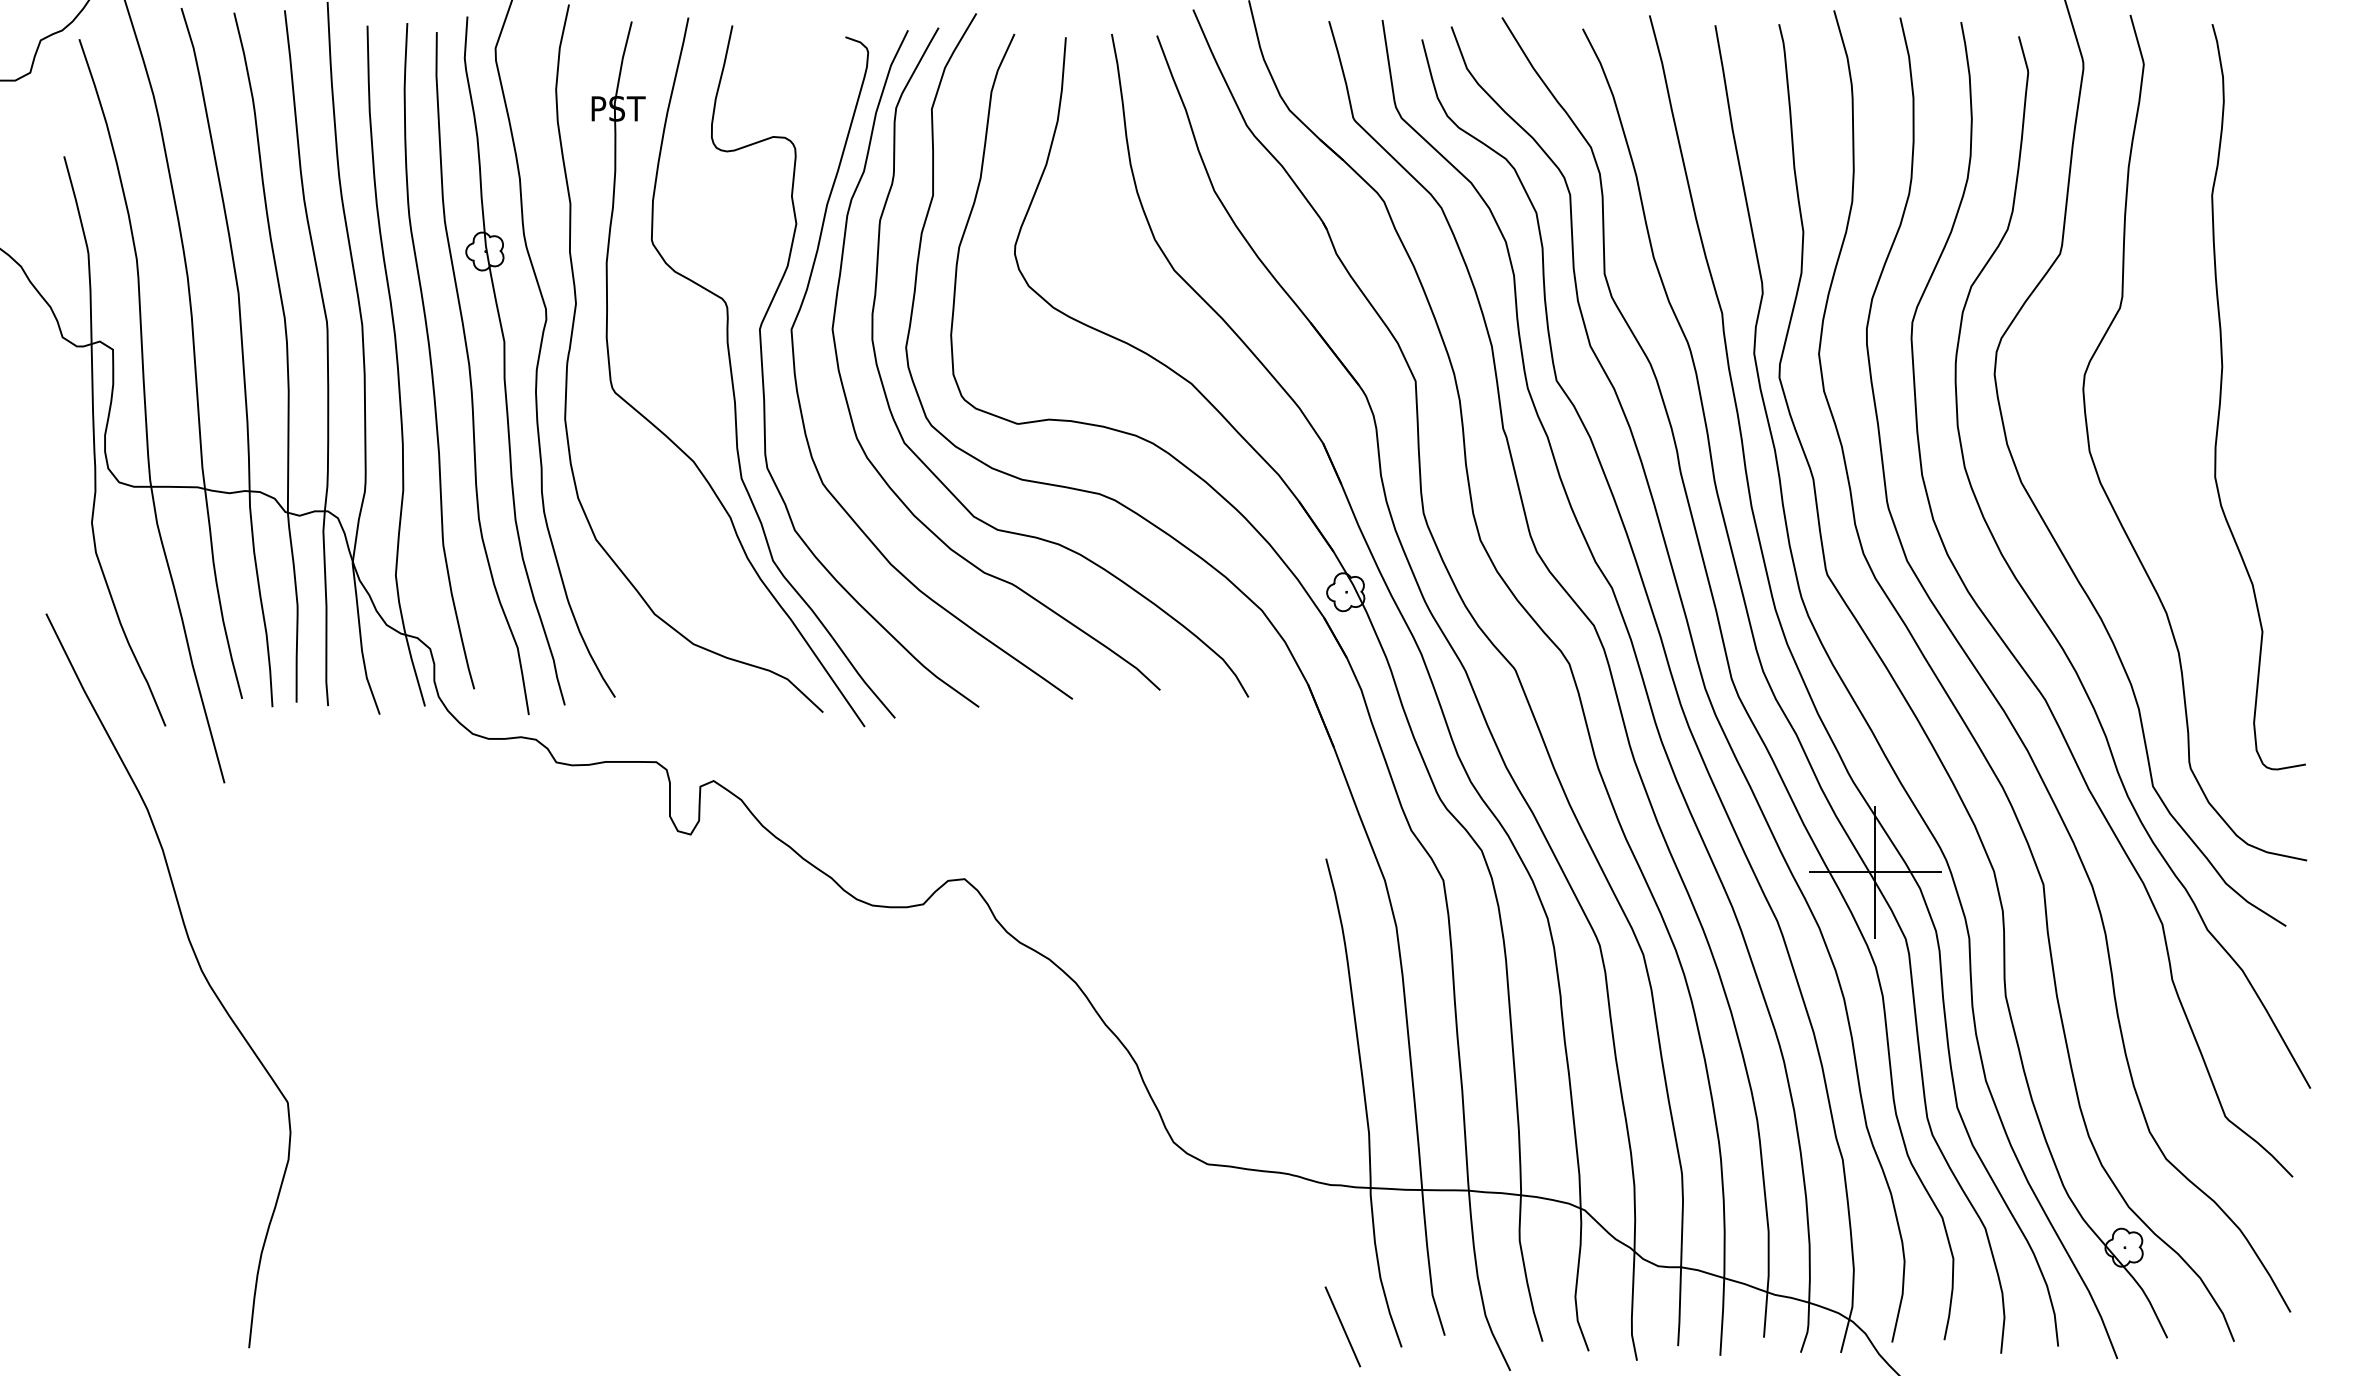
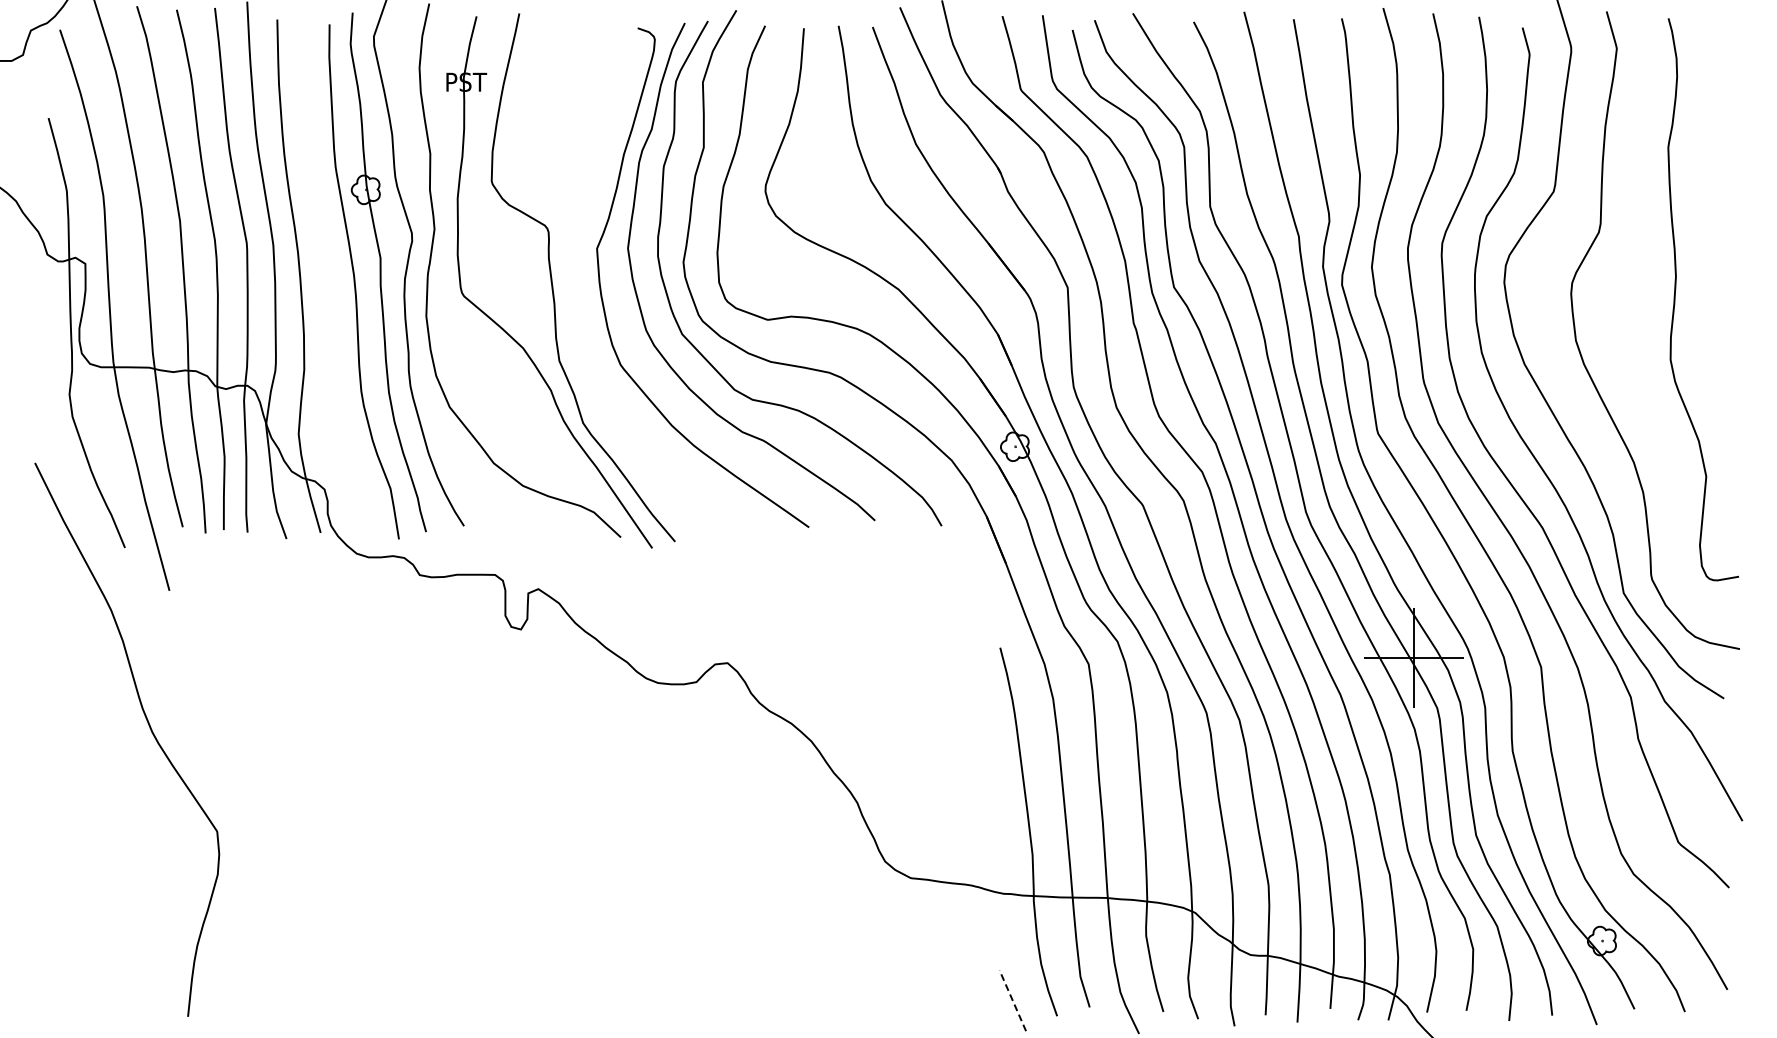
curve: (431, 355) -> (325, 268), removed
curve: (764, 373) -> (576, 281), removed
line: (1342, 1326) -> (1012, 1000), solid -> dashed

